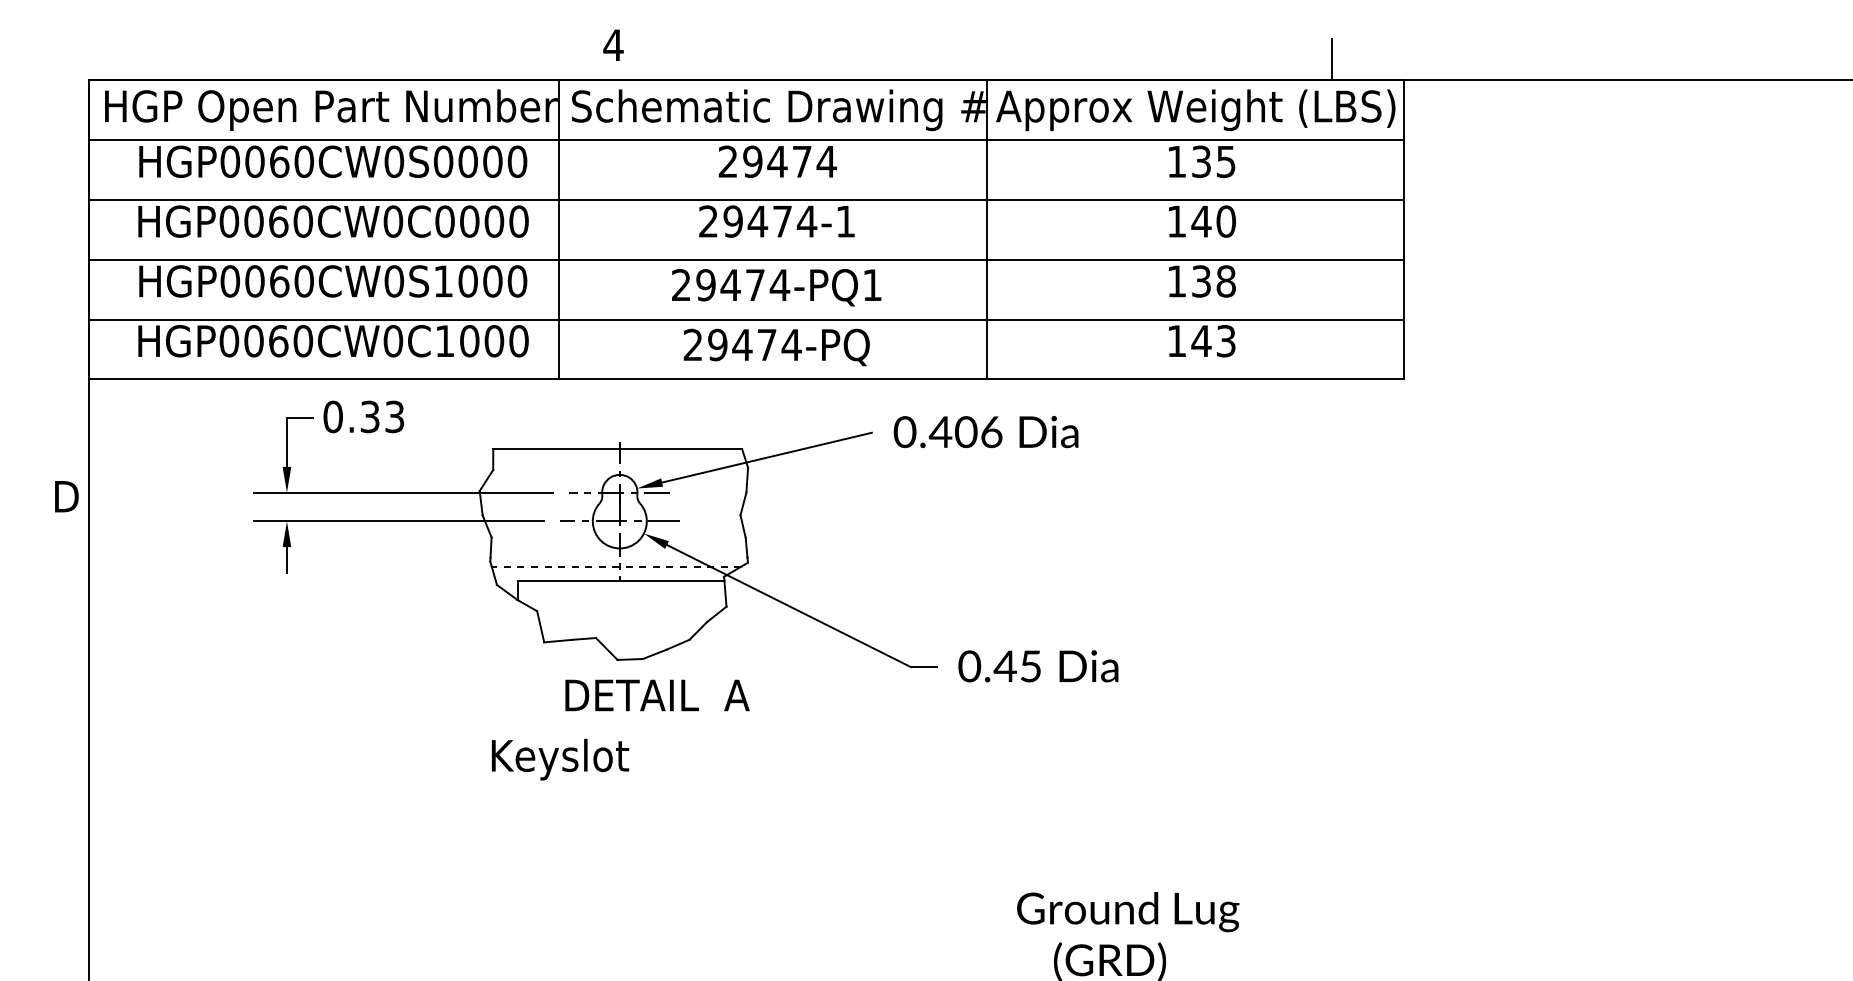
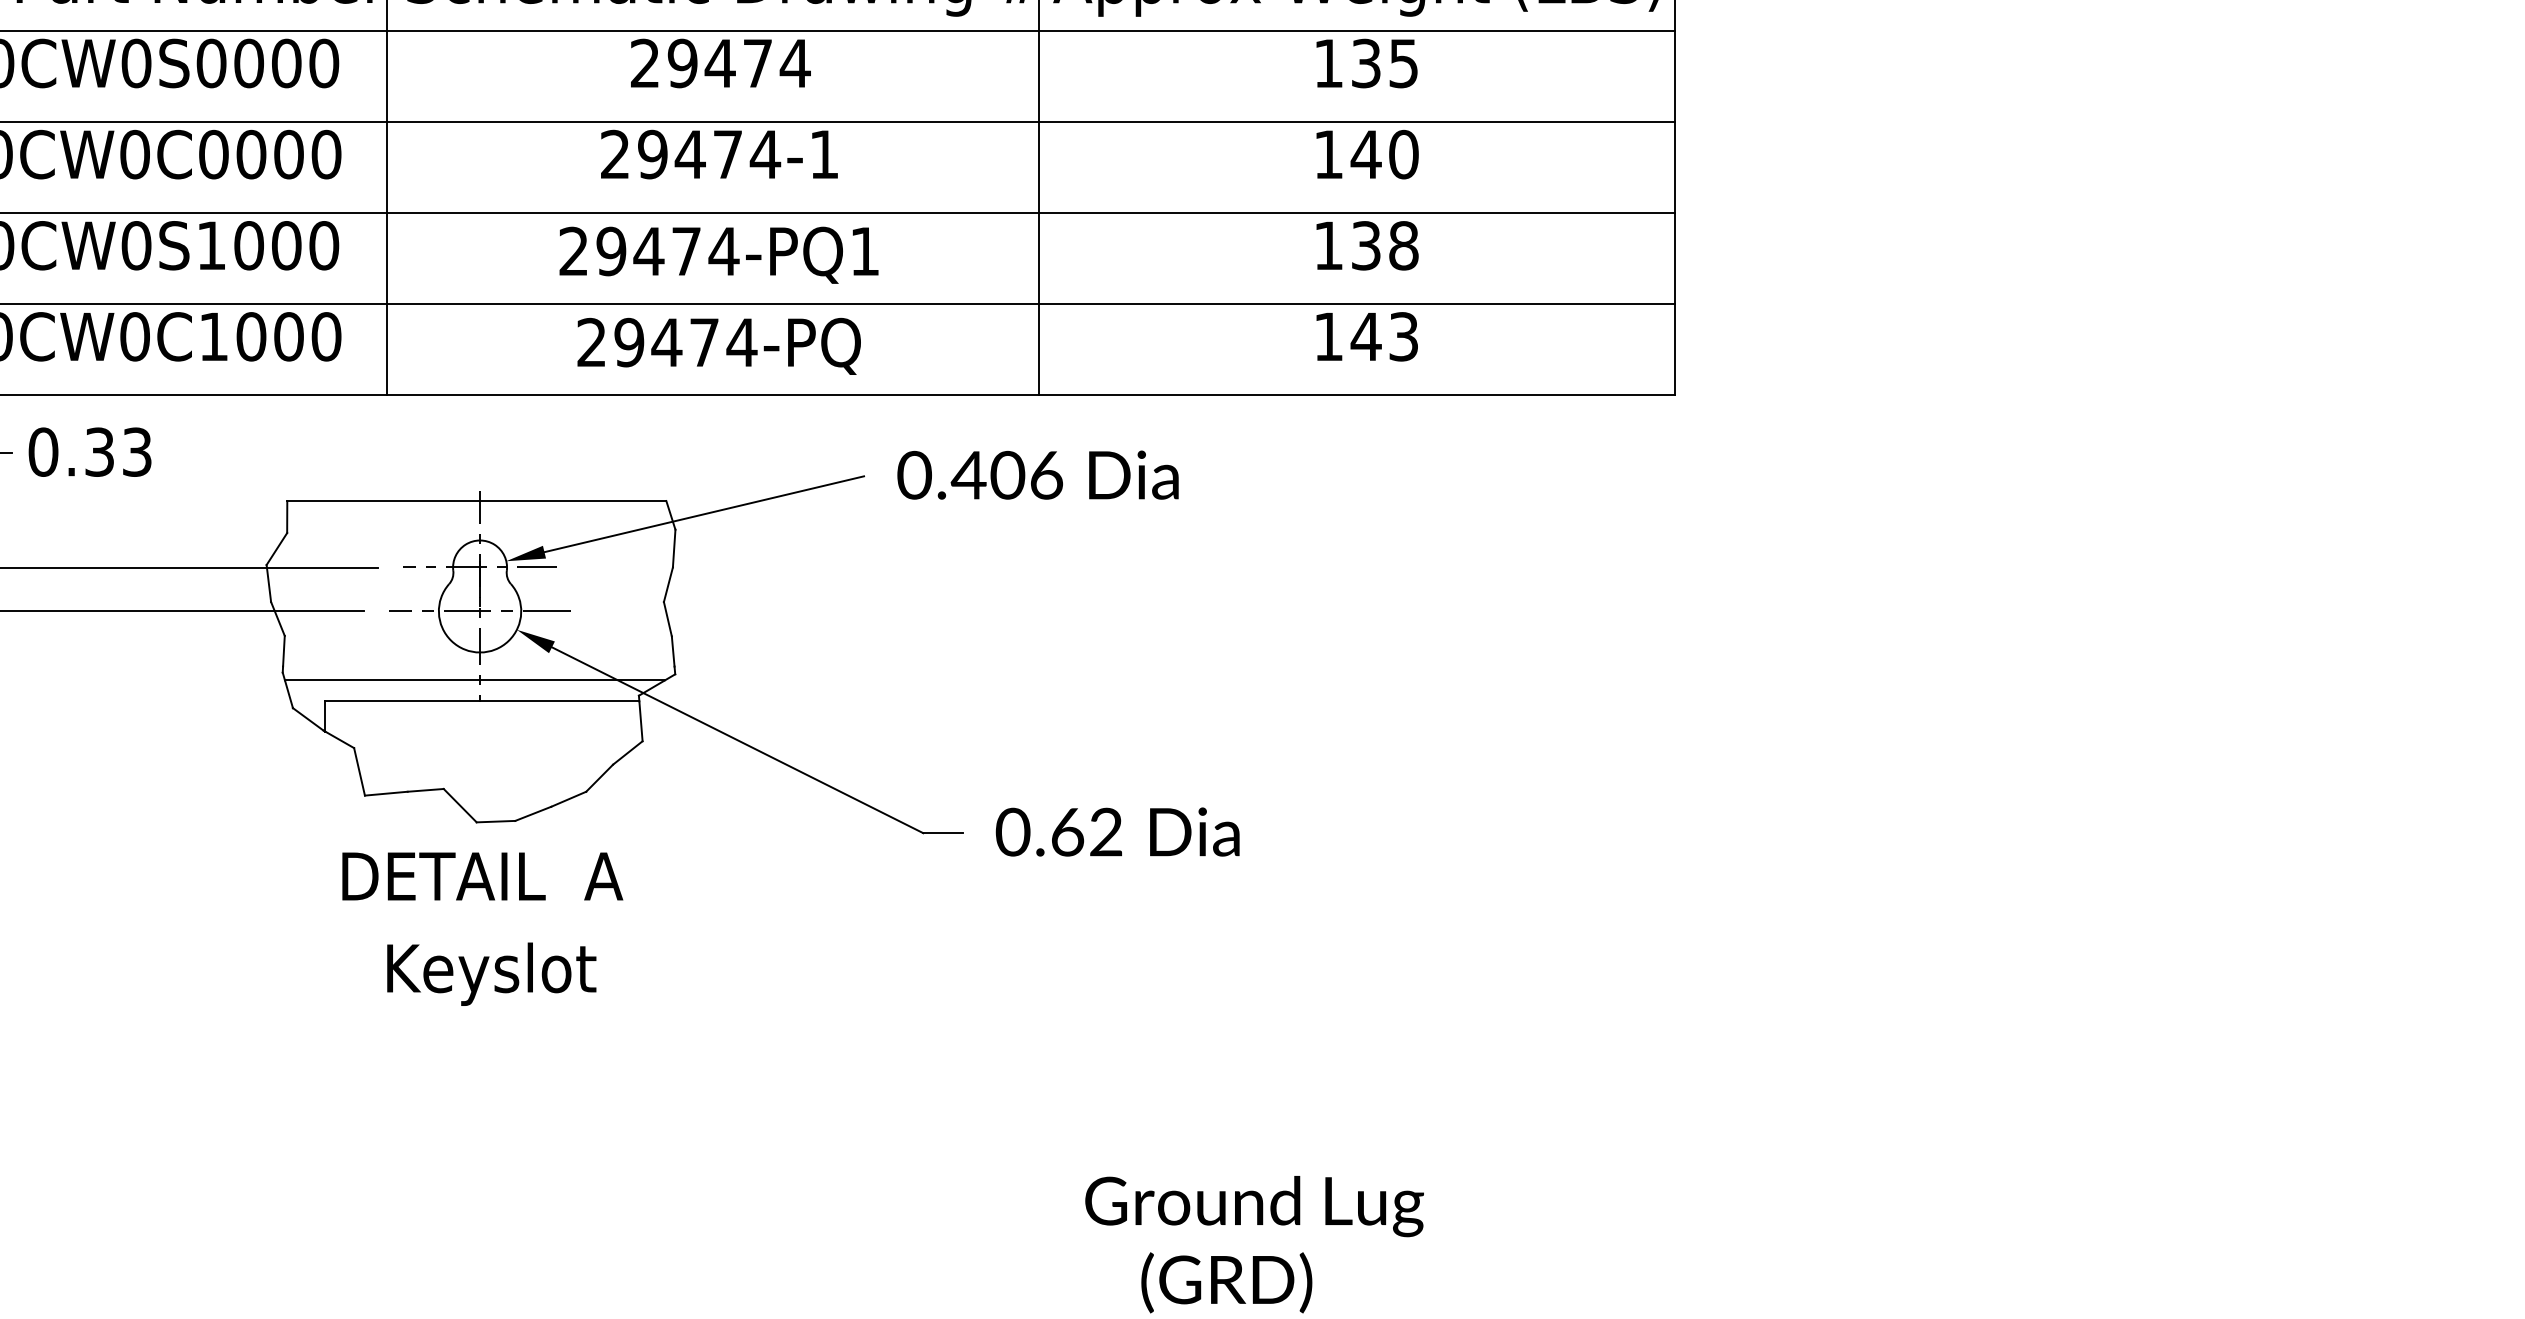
line: (616, 566) -> (475, 680), dashed -> solid
text: (1017, 666) -> (1085, 832), 0.45 -> 0.62
text: (657, 695) -> (482, 876), moved
text: (560, 759) -> (491, 974), moved

